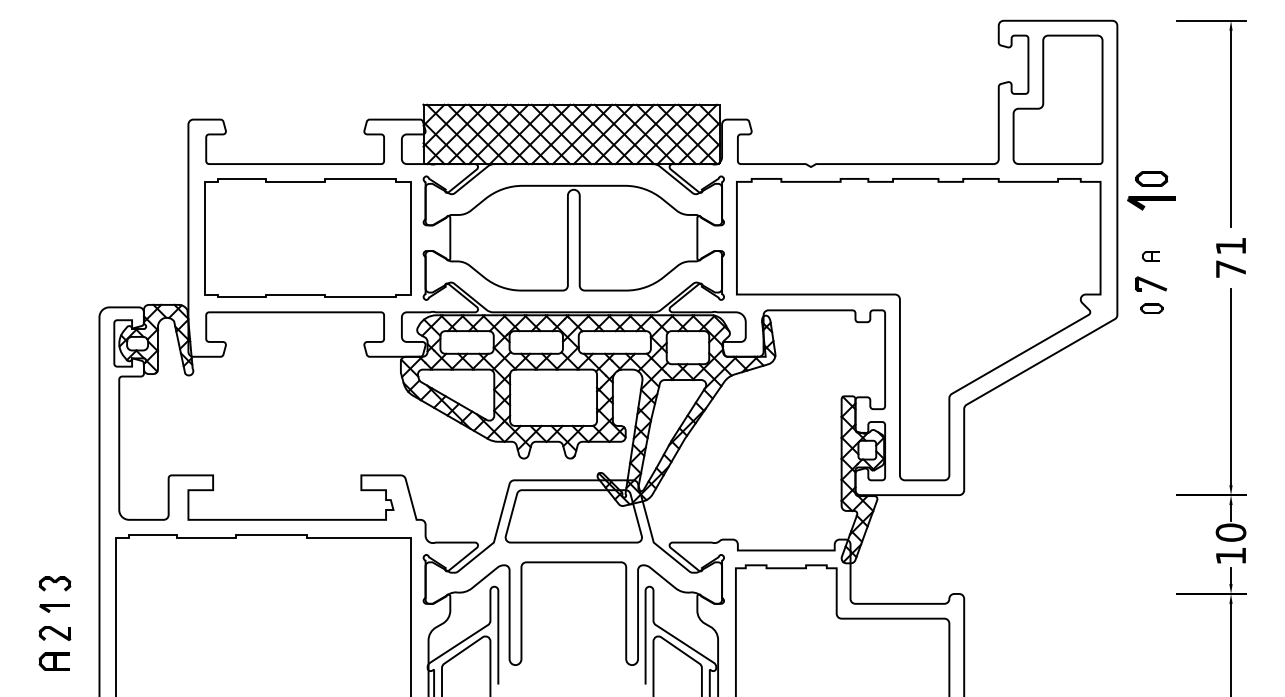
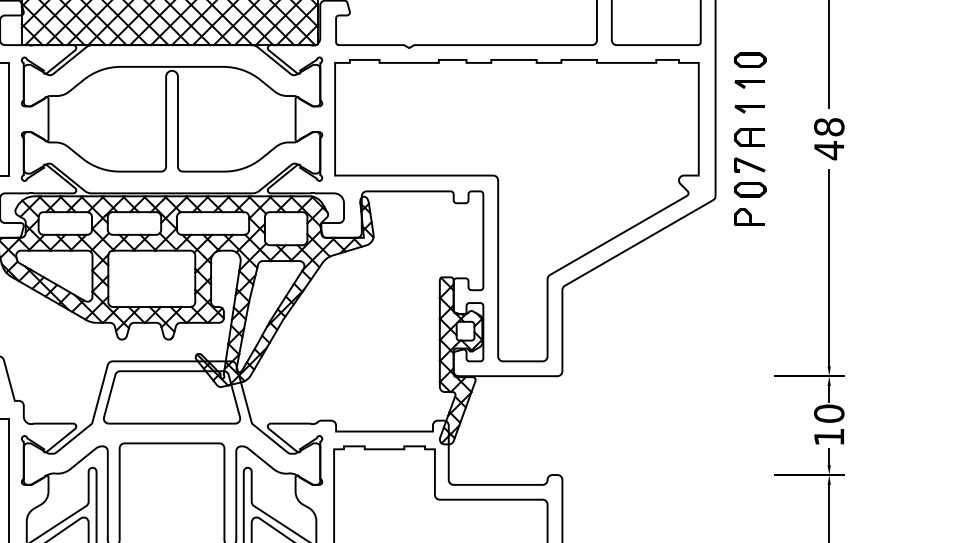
part: (1151, 203) -> (749, 84), size x0.62
part: (1151, 227) -> (749, 108), added
part: (1150, 256) -> (748, 137), size x1.67
text: (1230, 258) -> (828, 139), 71 -> 48
part: (1151, 308) -> (749, 189), size x1.43
part: (1150, 335) -> (748, 216), added

